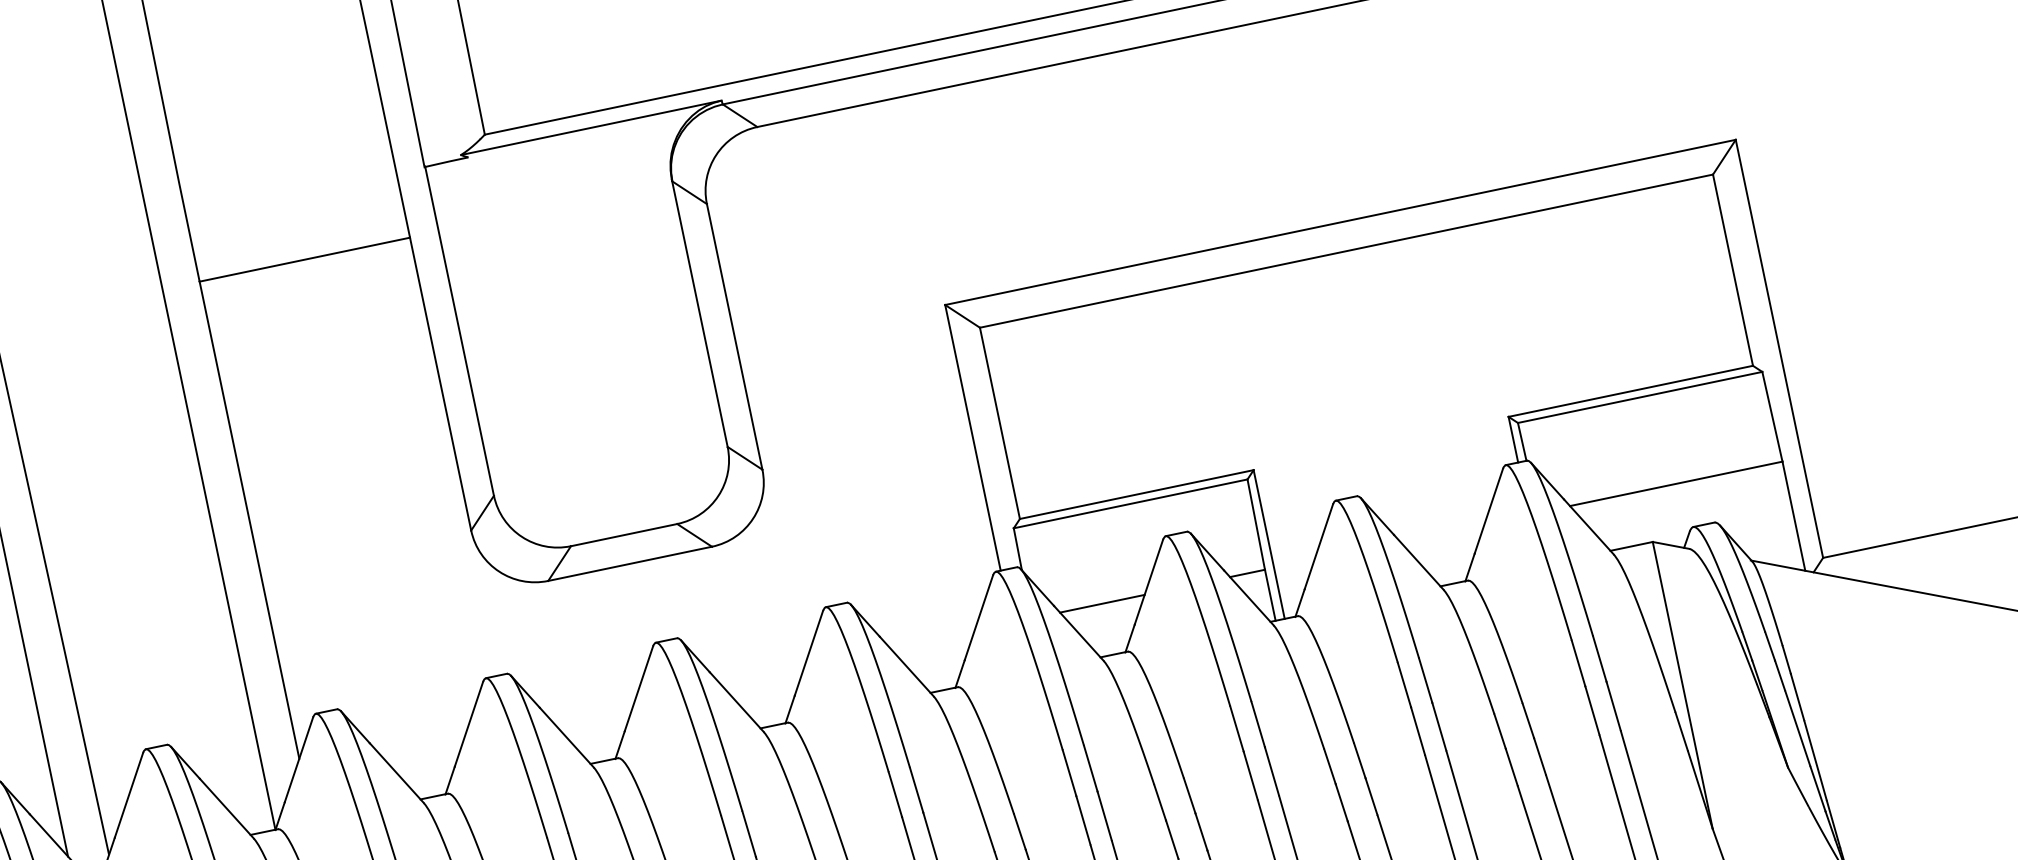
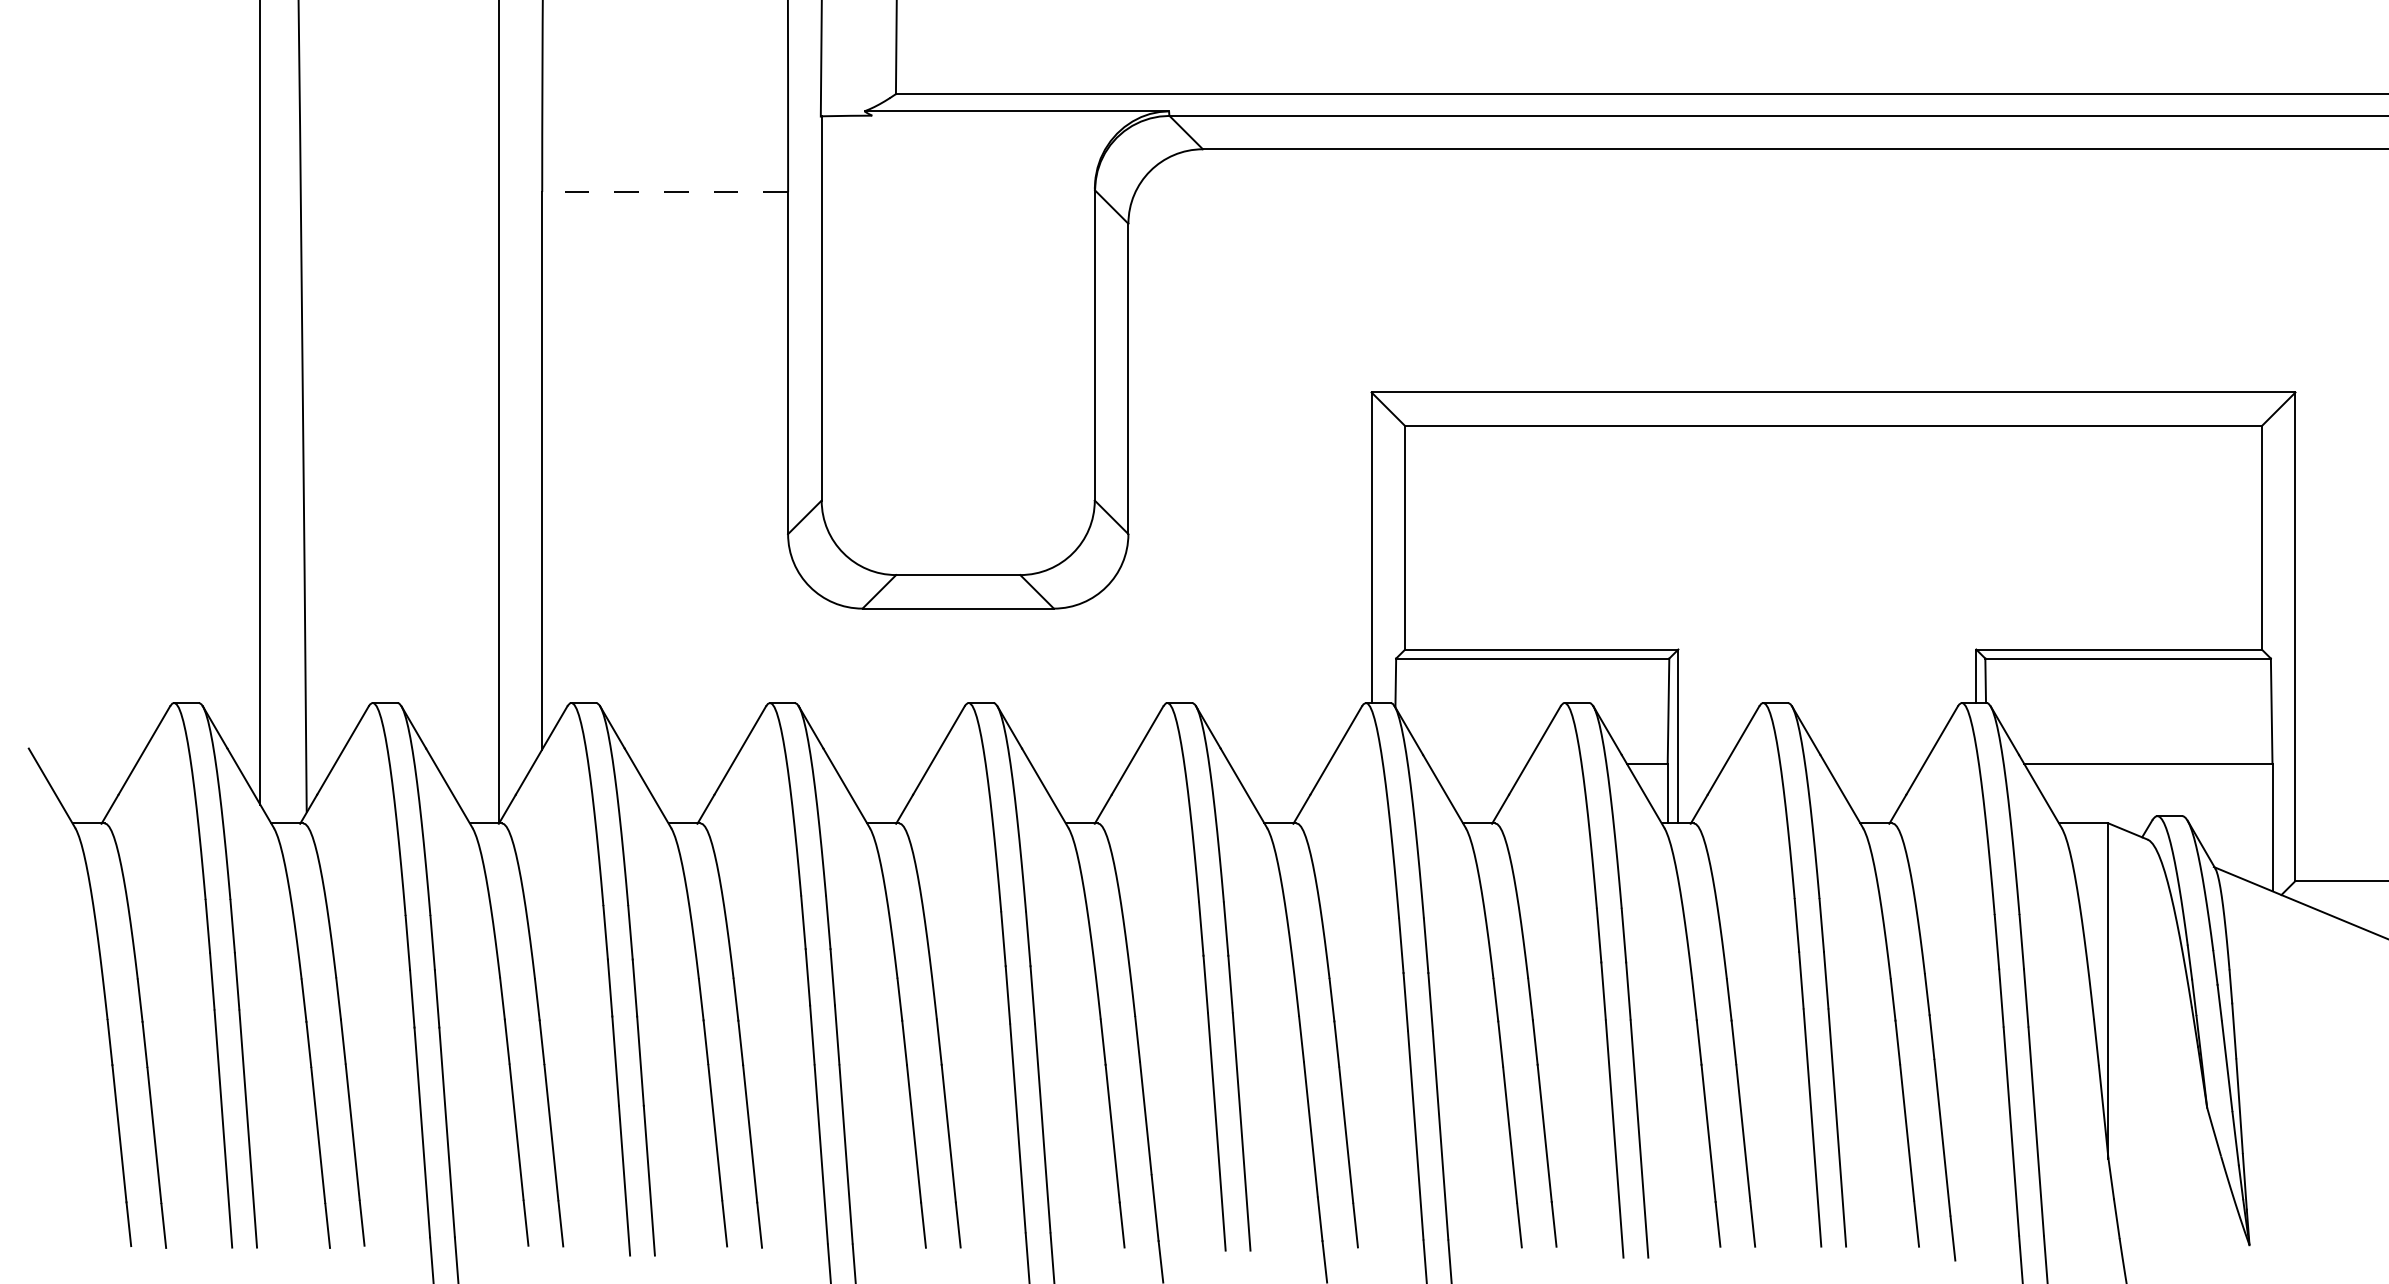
line: (305, 259) -> (665, 191), solid -> dashed
line: (1102, 603) -> (1477, 763), removed

